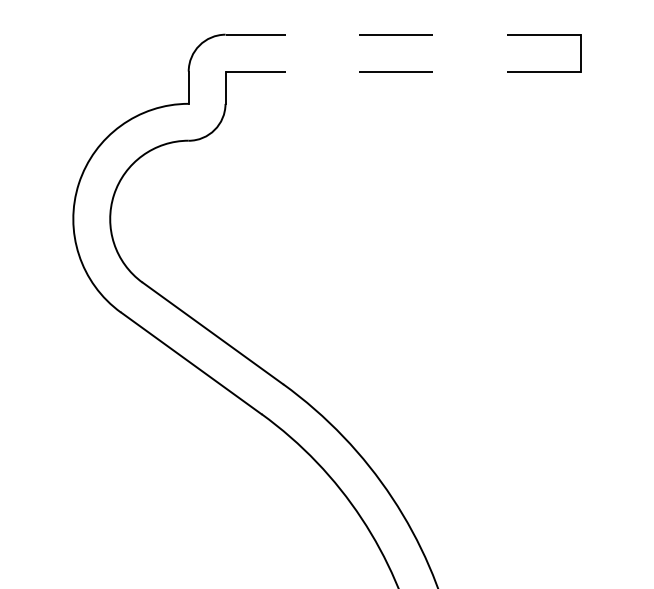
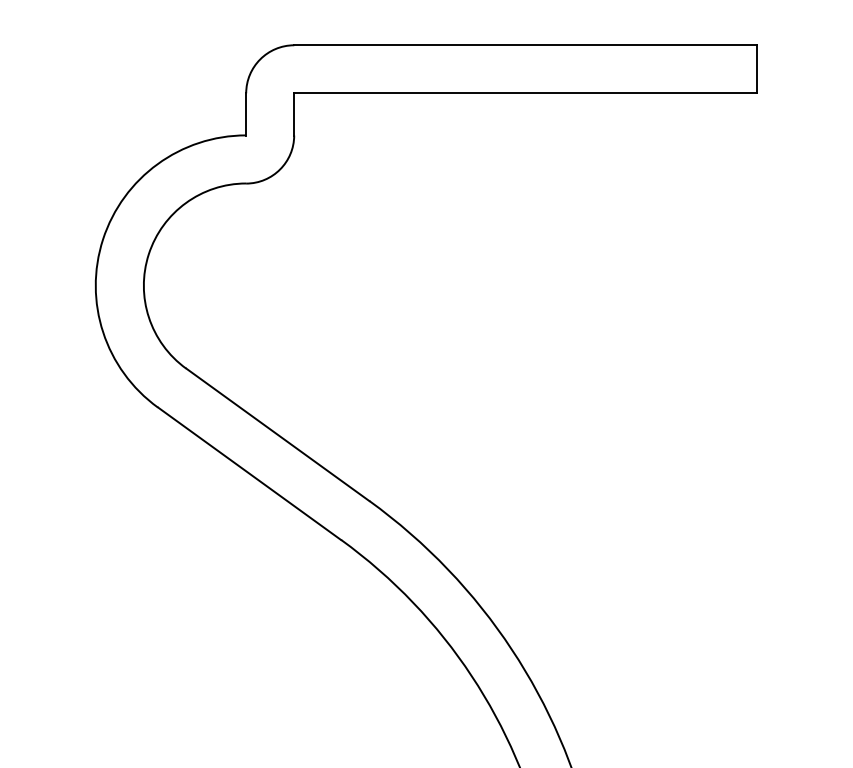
line: (402, 34) -> (524, 45), dashed -> solid
line: (402, 71) -> (524, 93), dashed -> solid

